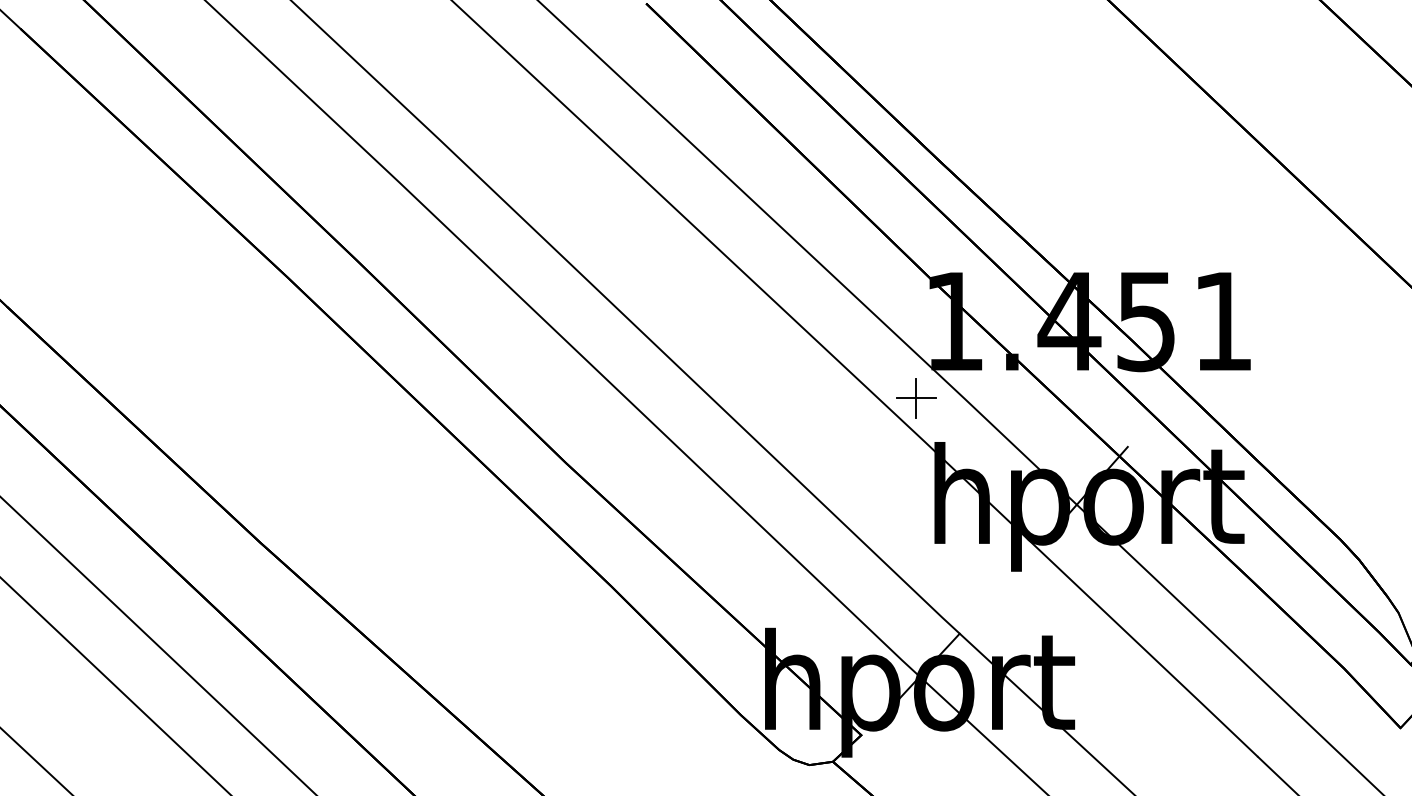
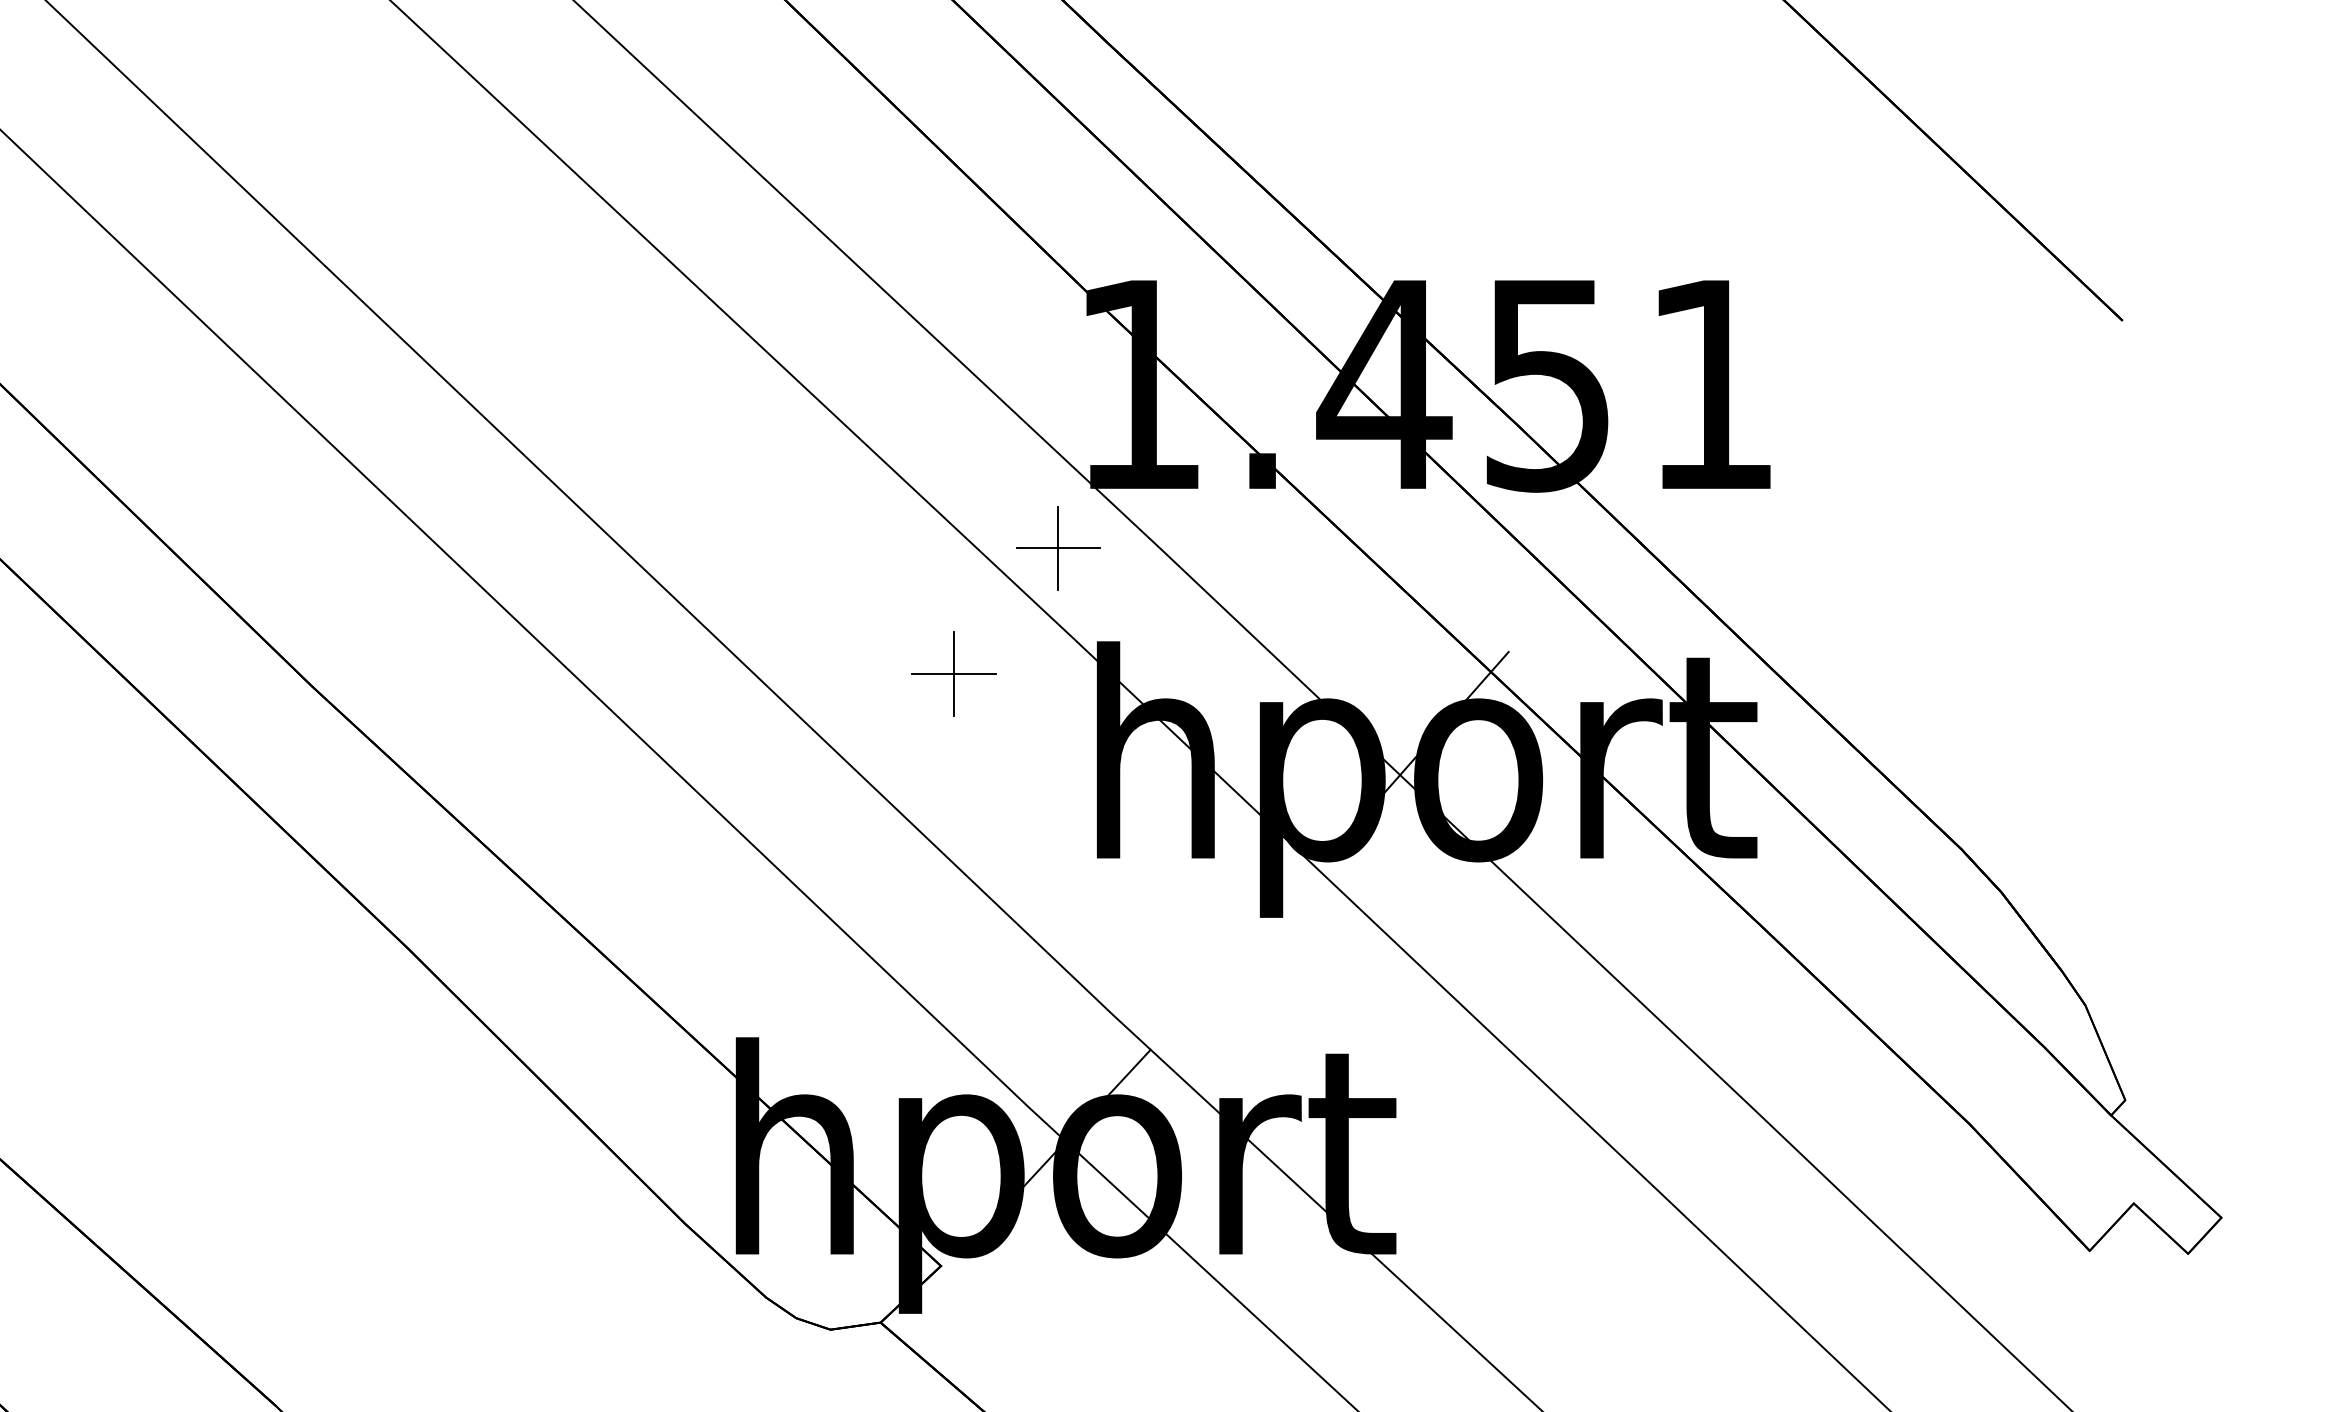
part: (867, 457) -> (954, 674), added

